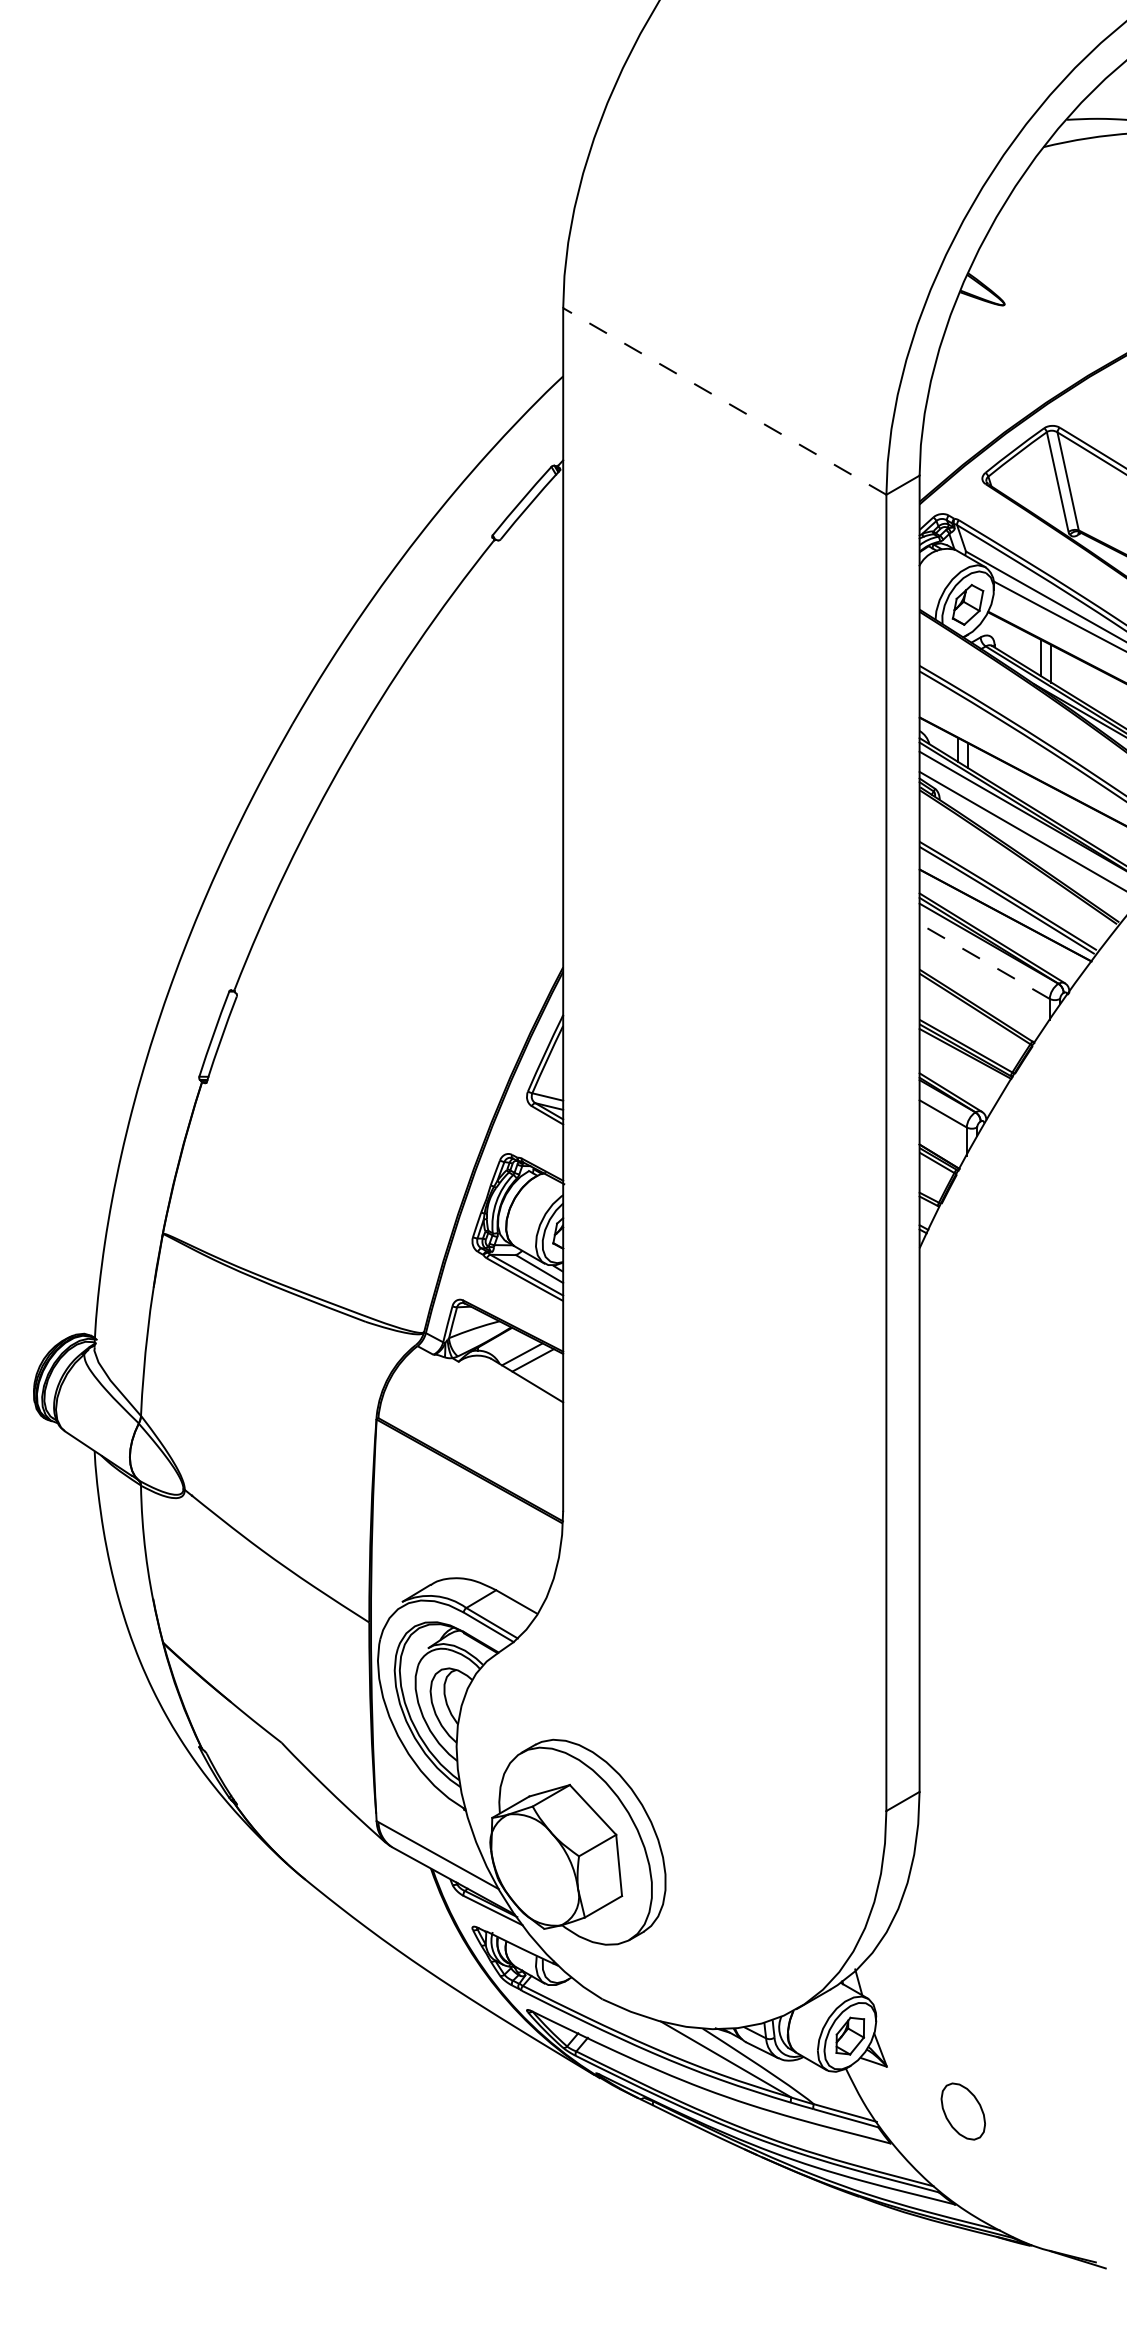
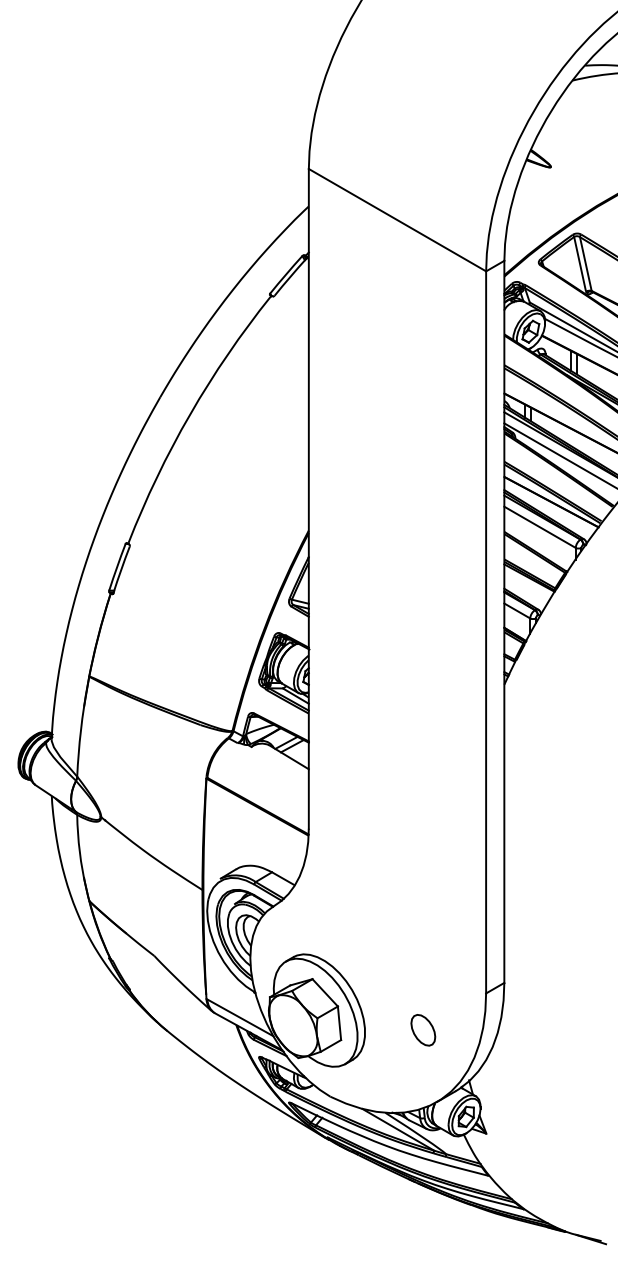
line: (724, 400) -> (397, 219), dashed -> solid
line: (983, 961) -> (539, 527), dashed -> solid
part: (963, 2111) -> (423, 1030), moved

